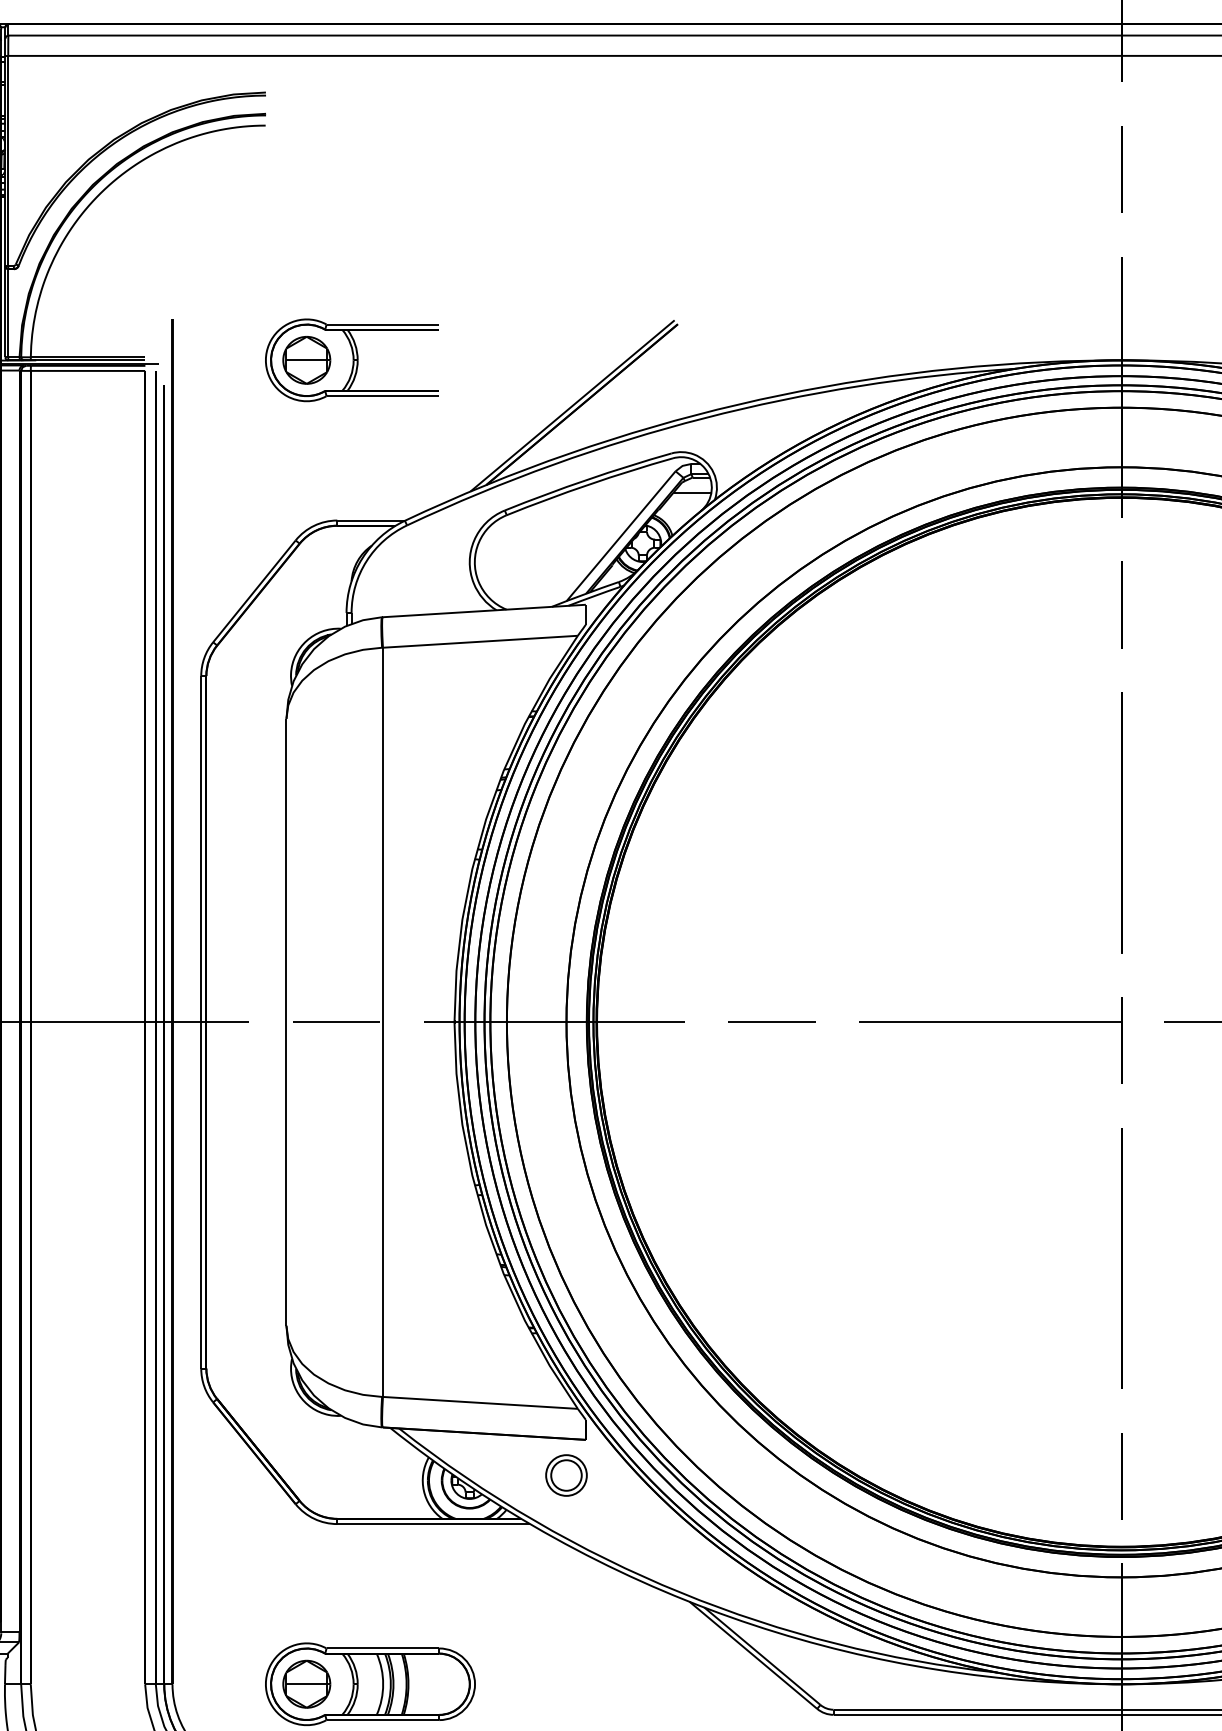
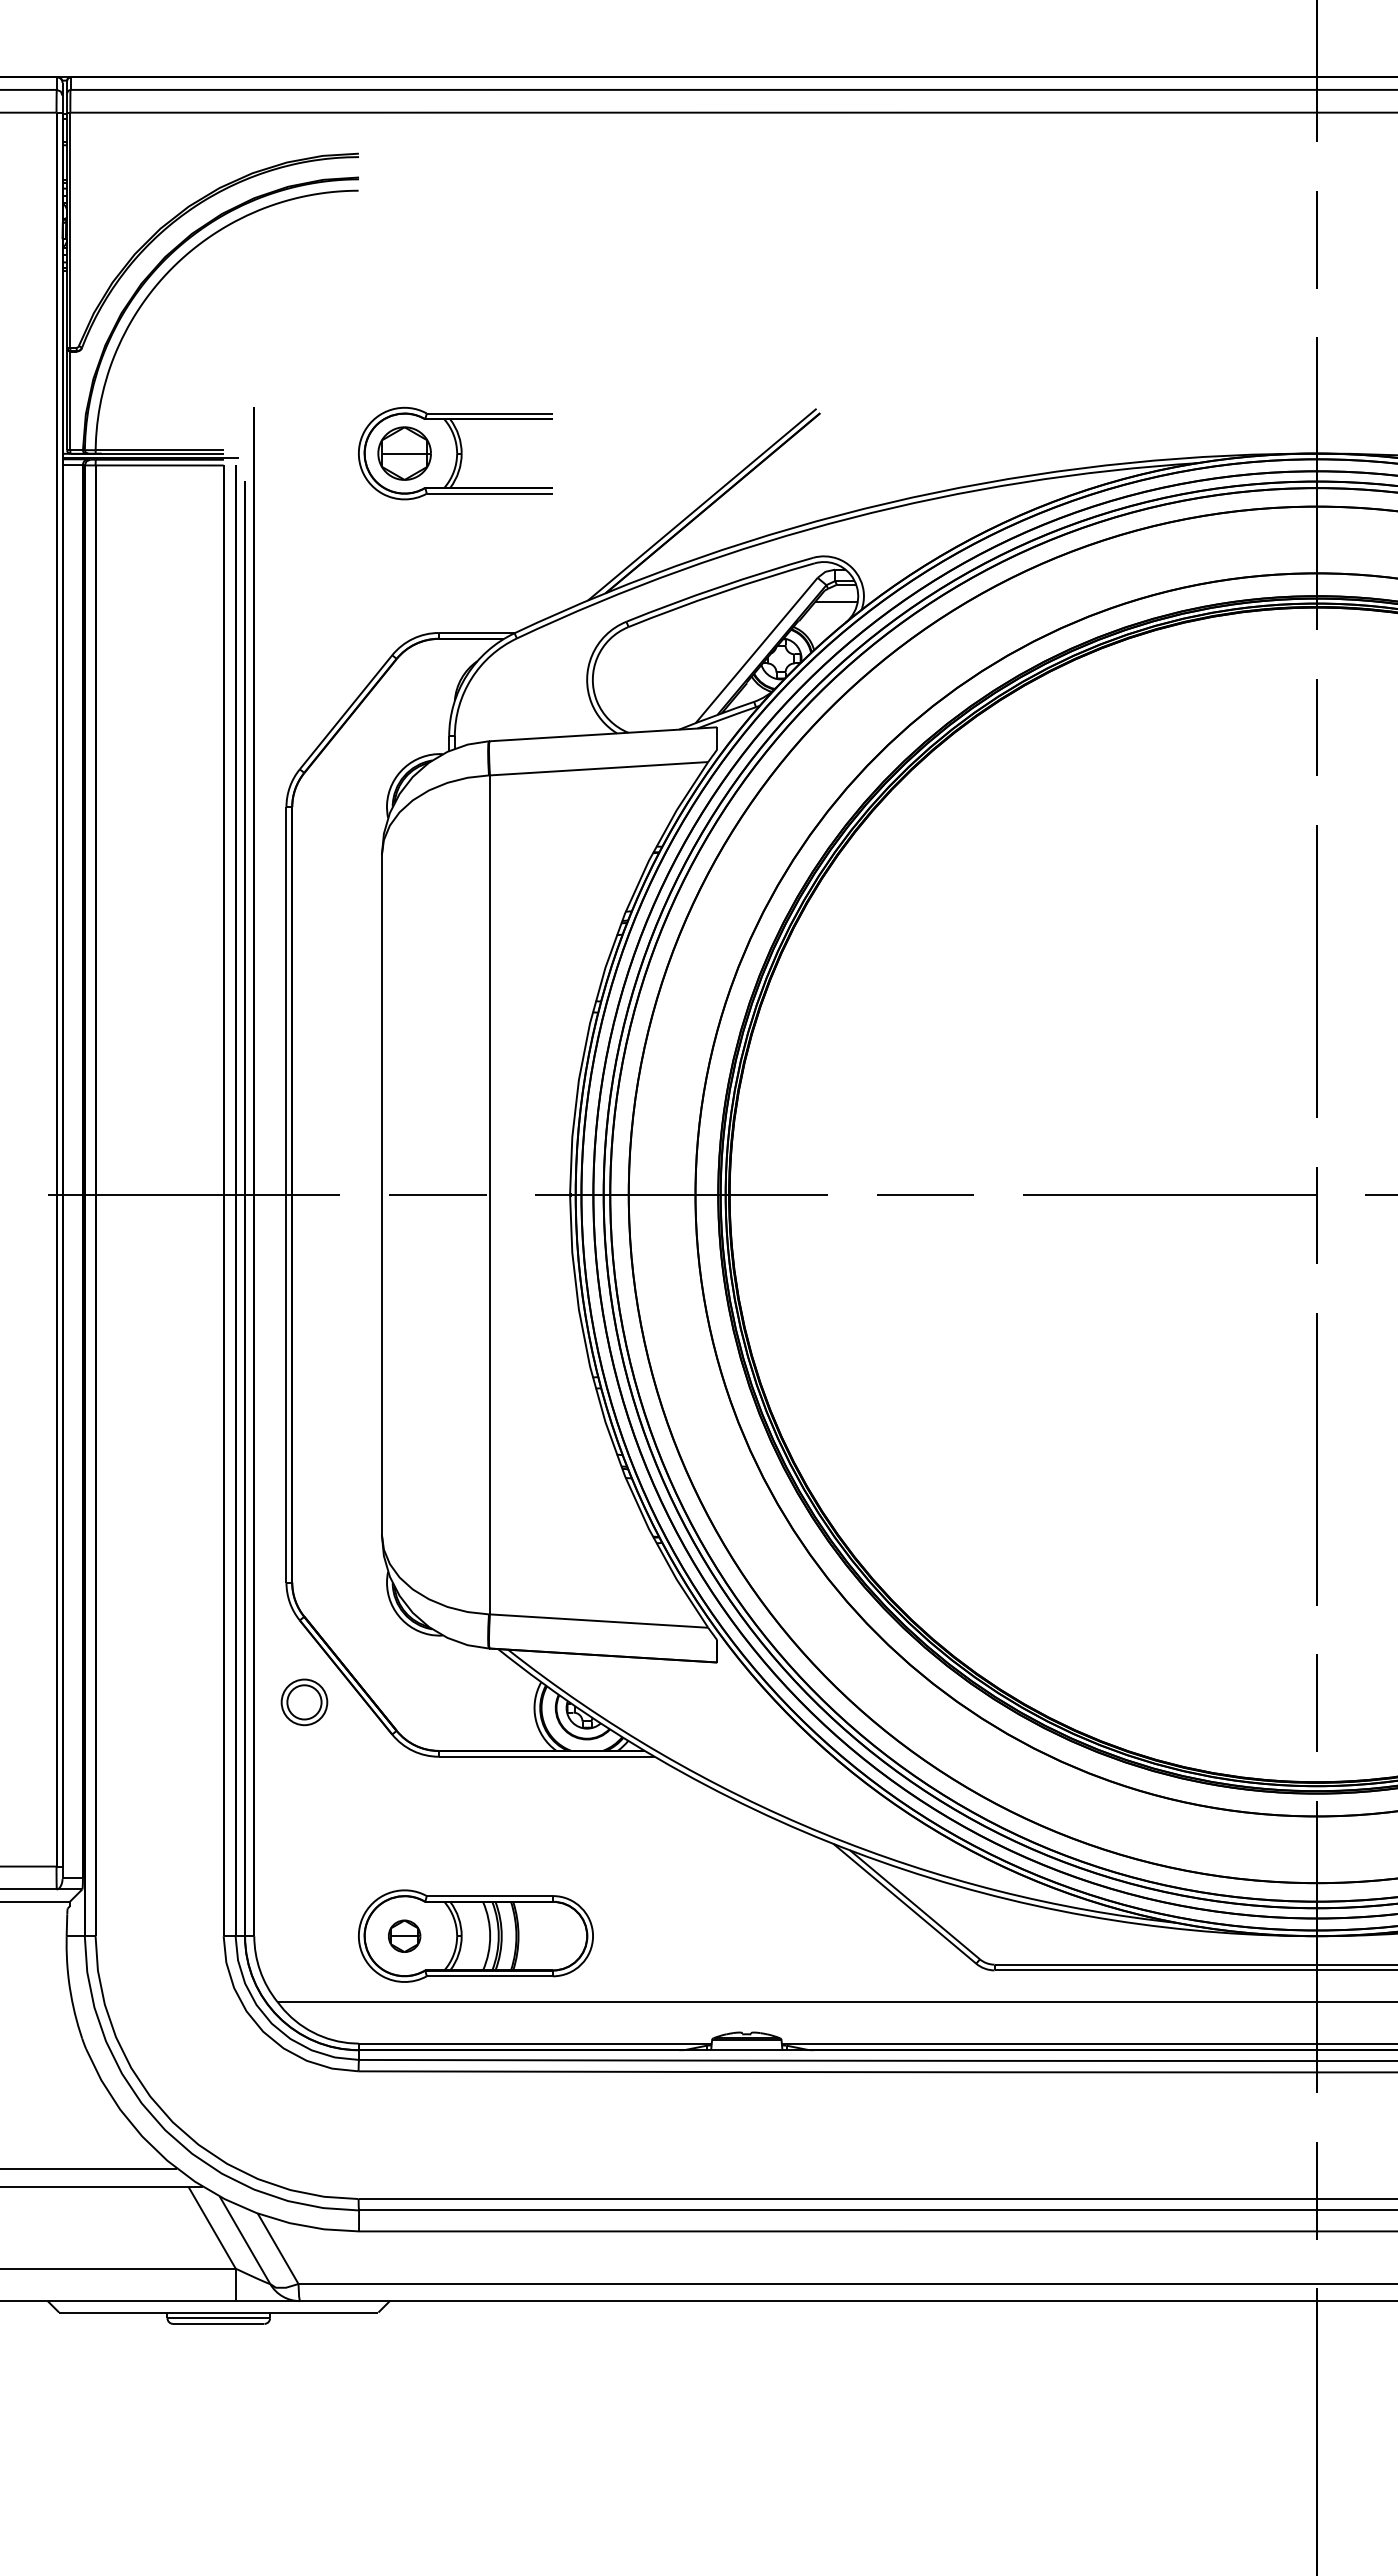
part: (566, 1475) -> (304, 1702), moved
part: (306, 1684) -> (404, 1936), size x0.6

